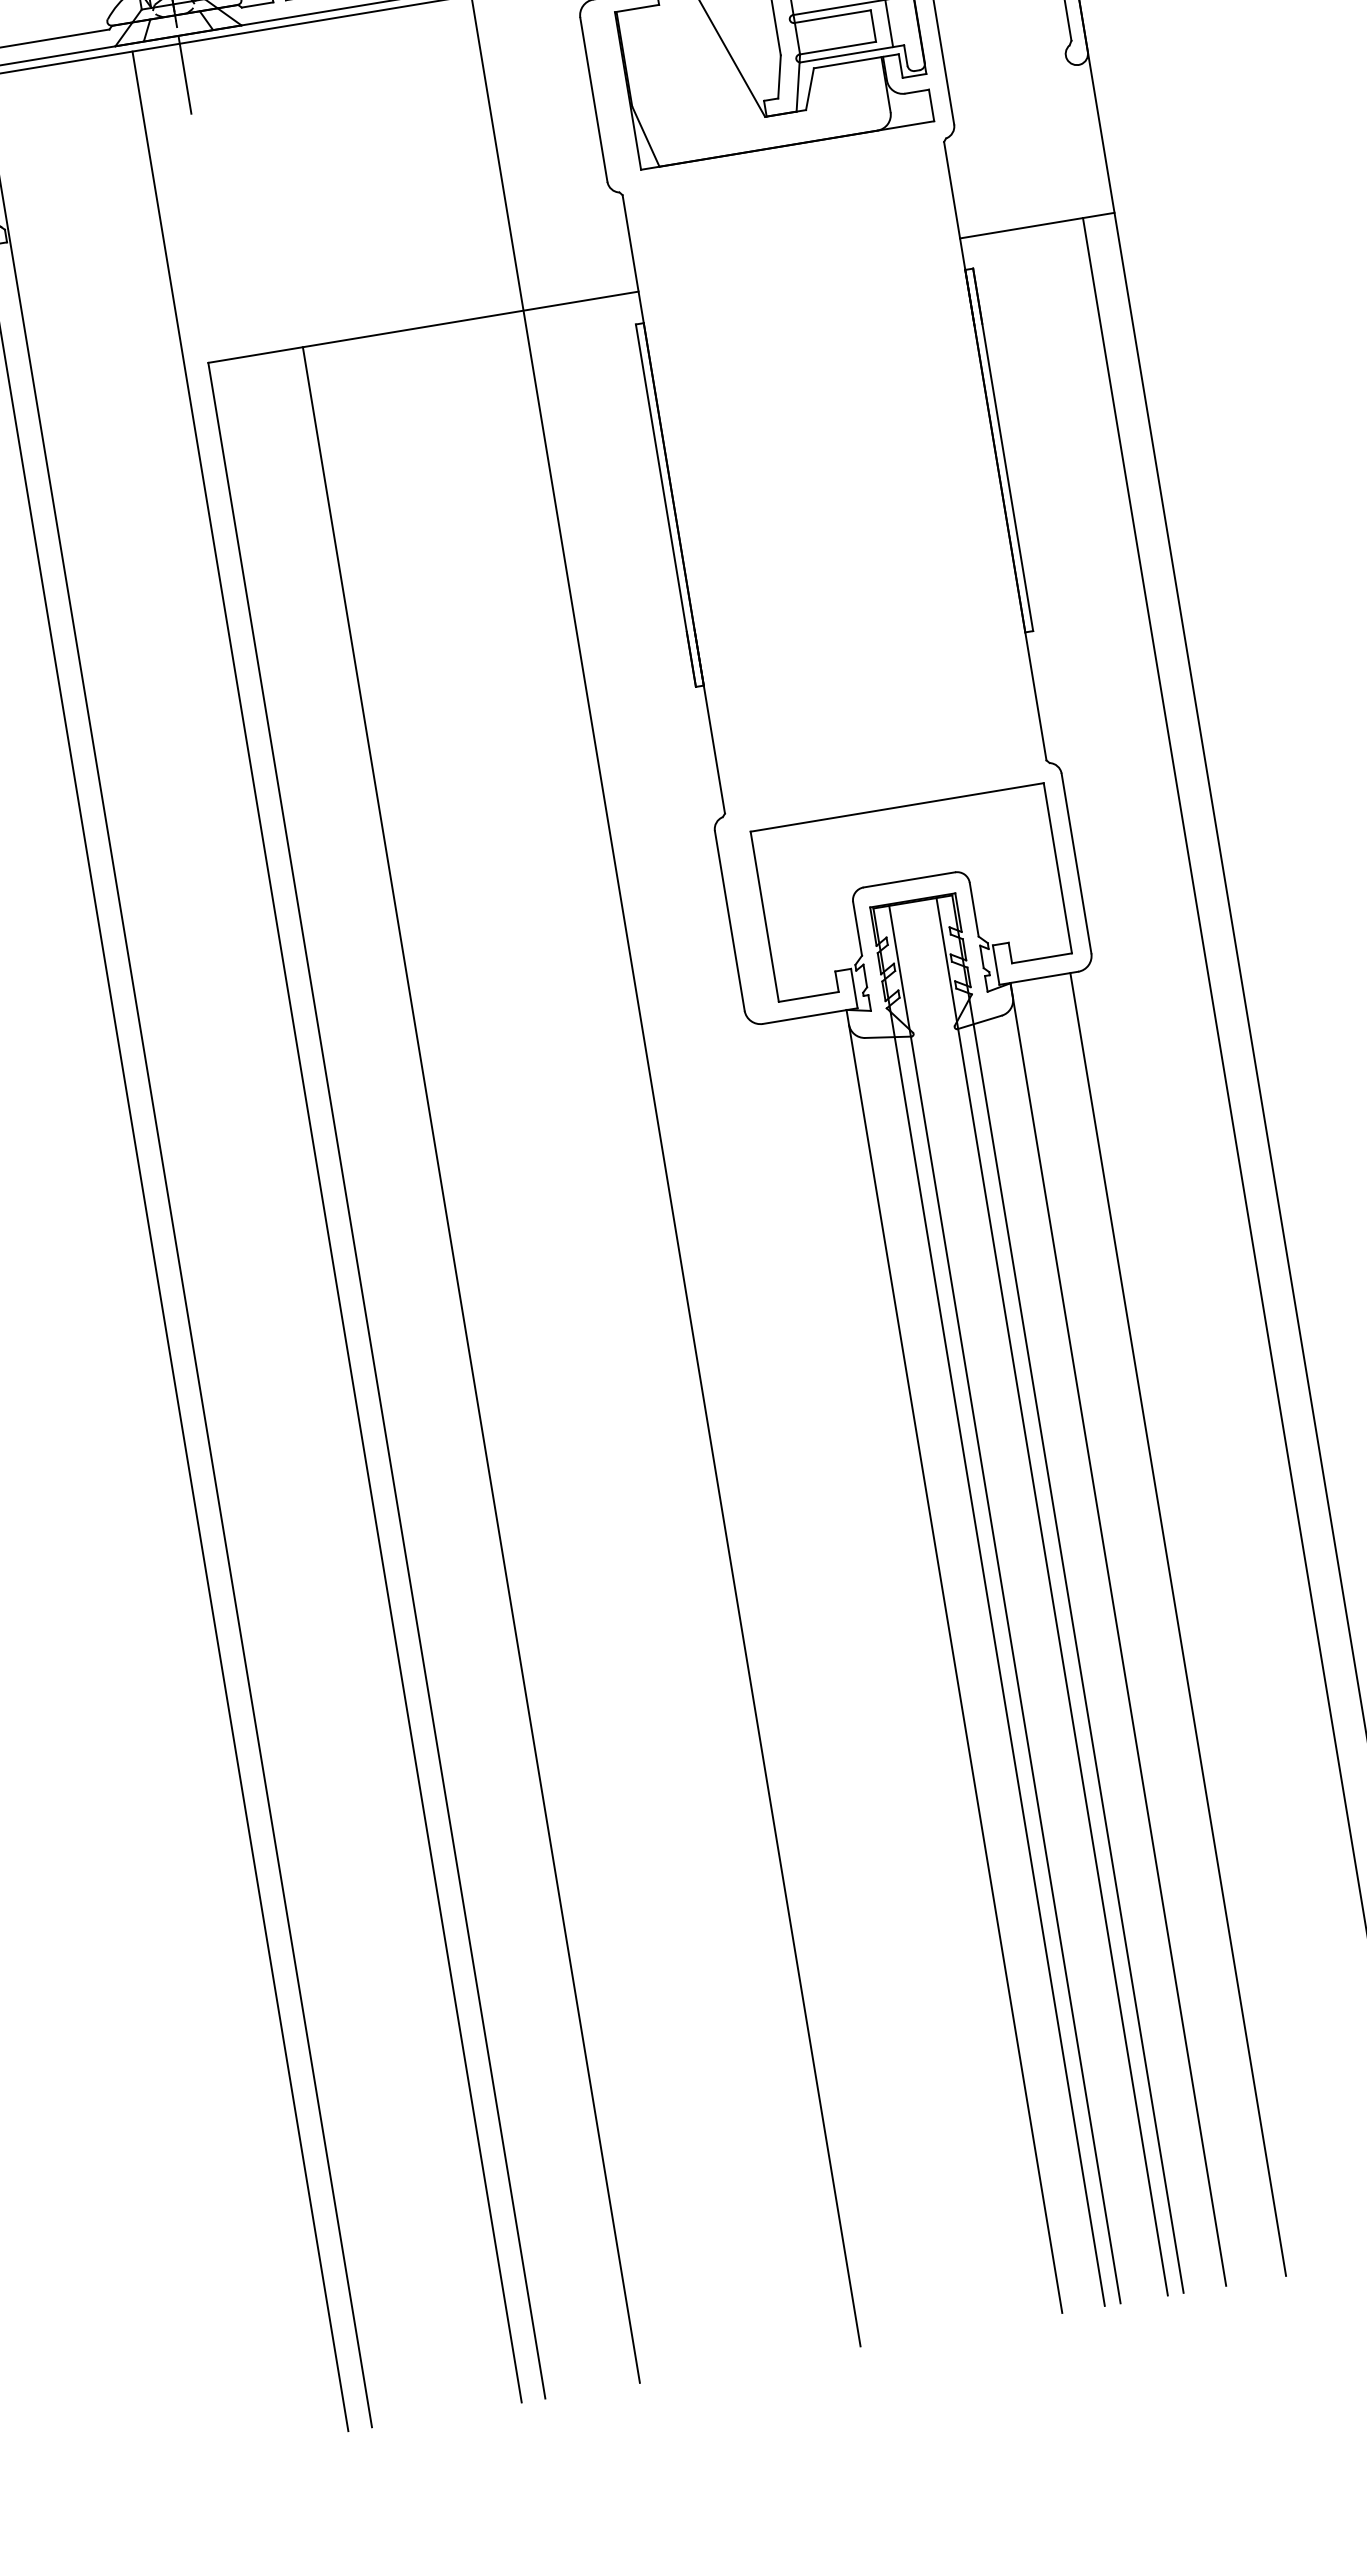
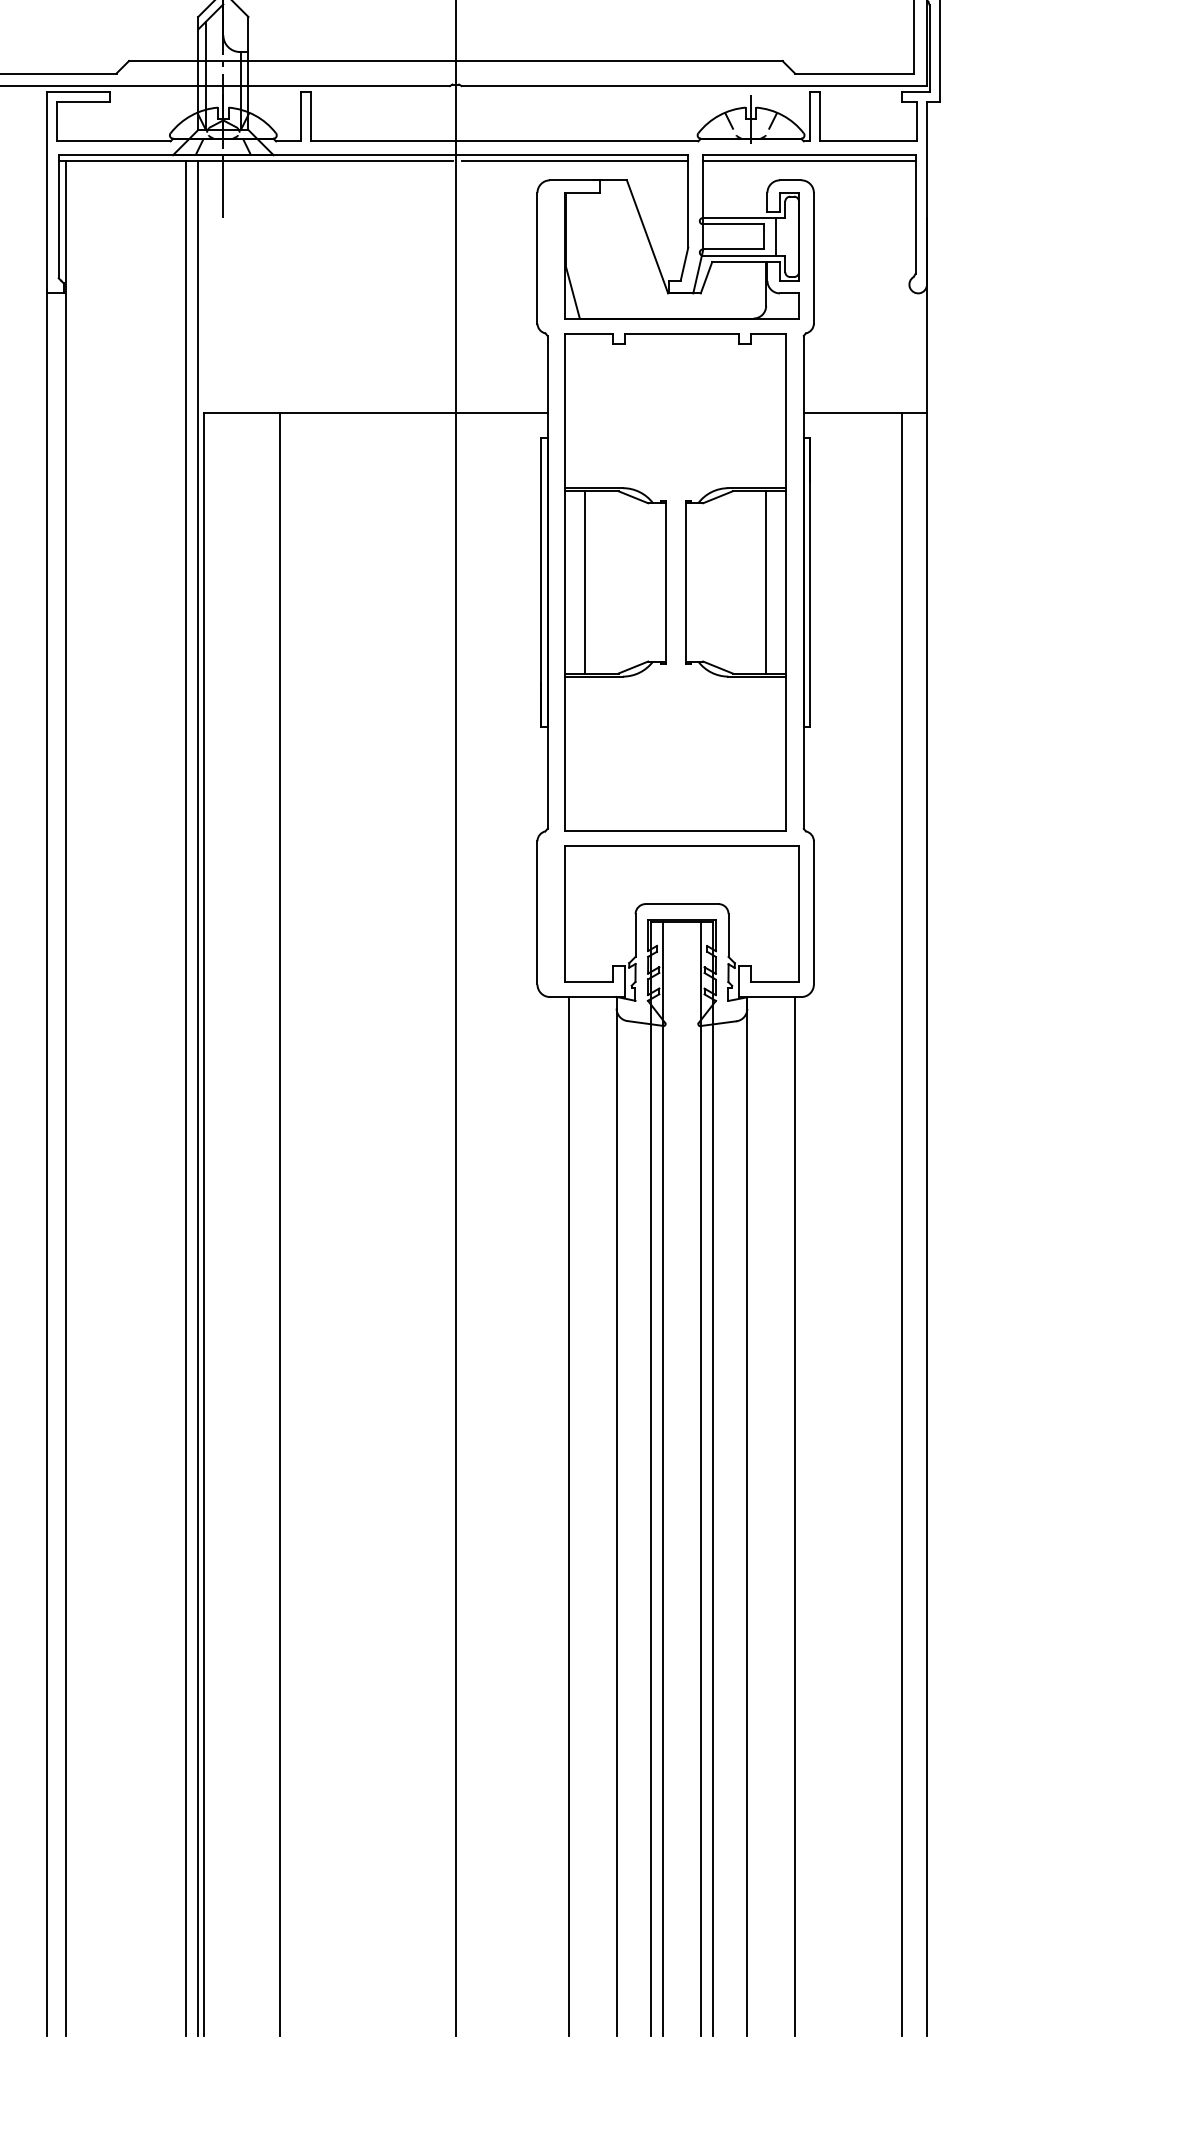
part: (834, 477) -> (675, 582), added
line: (343, 1224) -> (198, 1098), added
line: (894, 1671) -> (568, 1516), added

